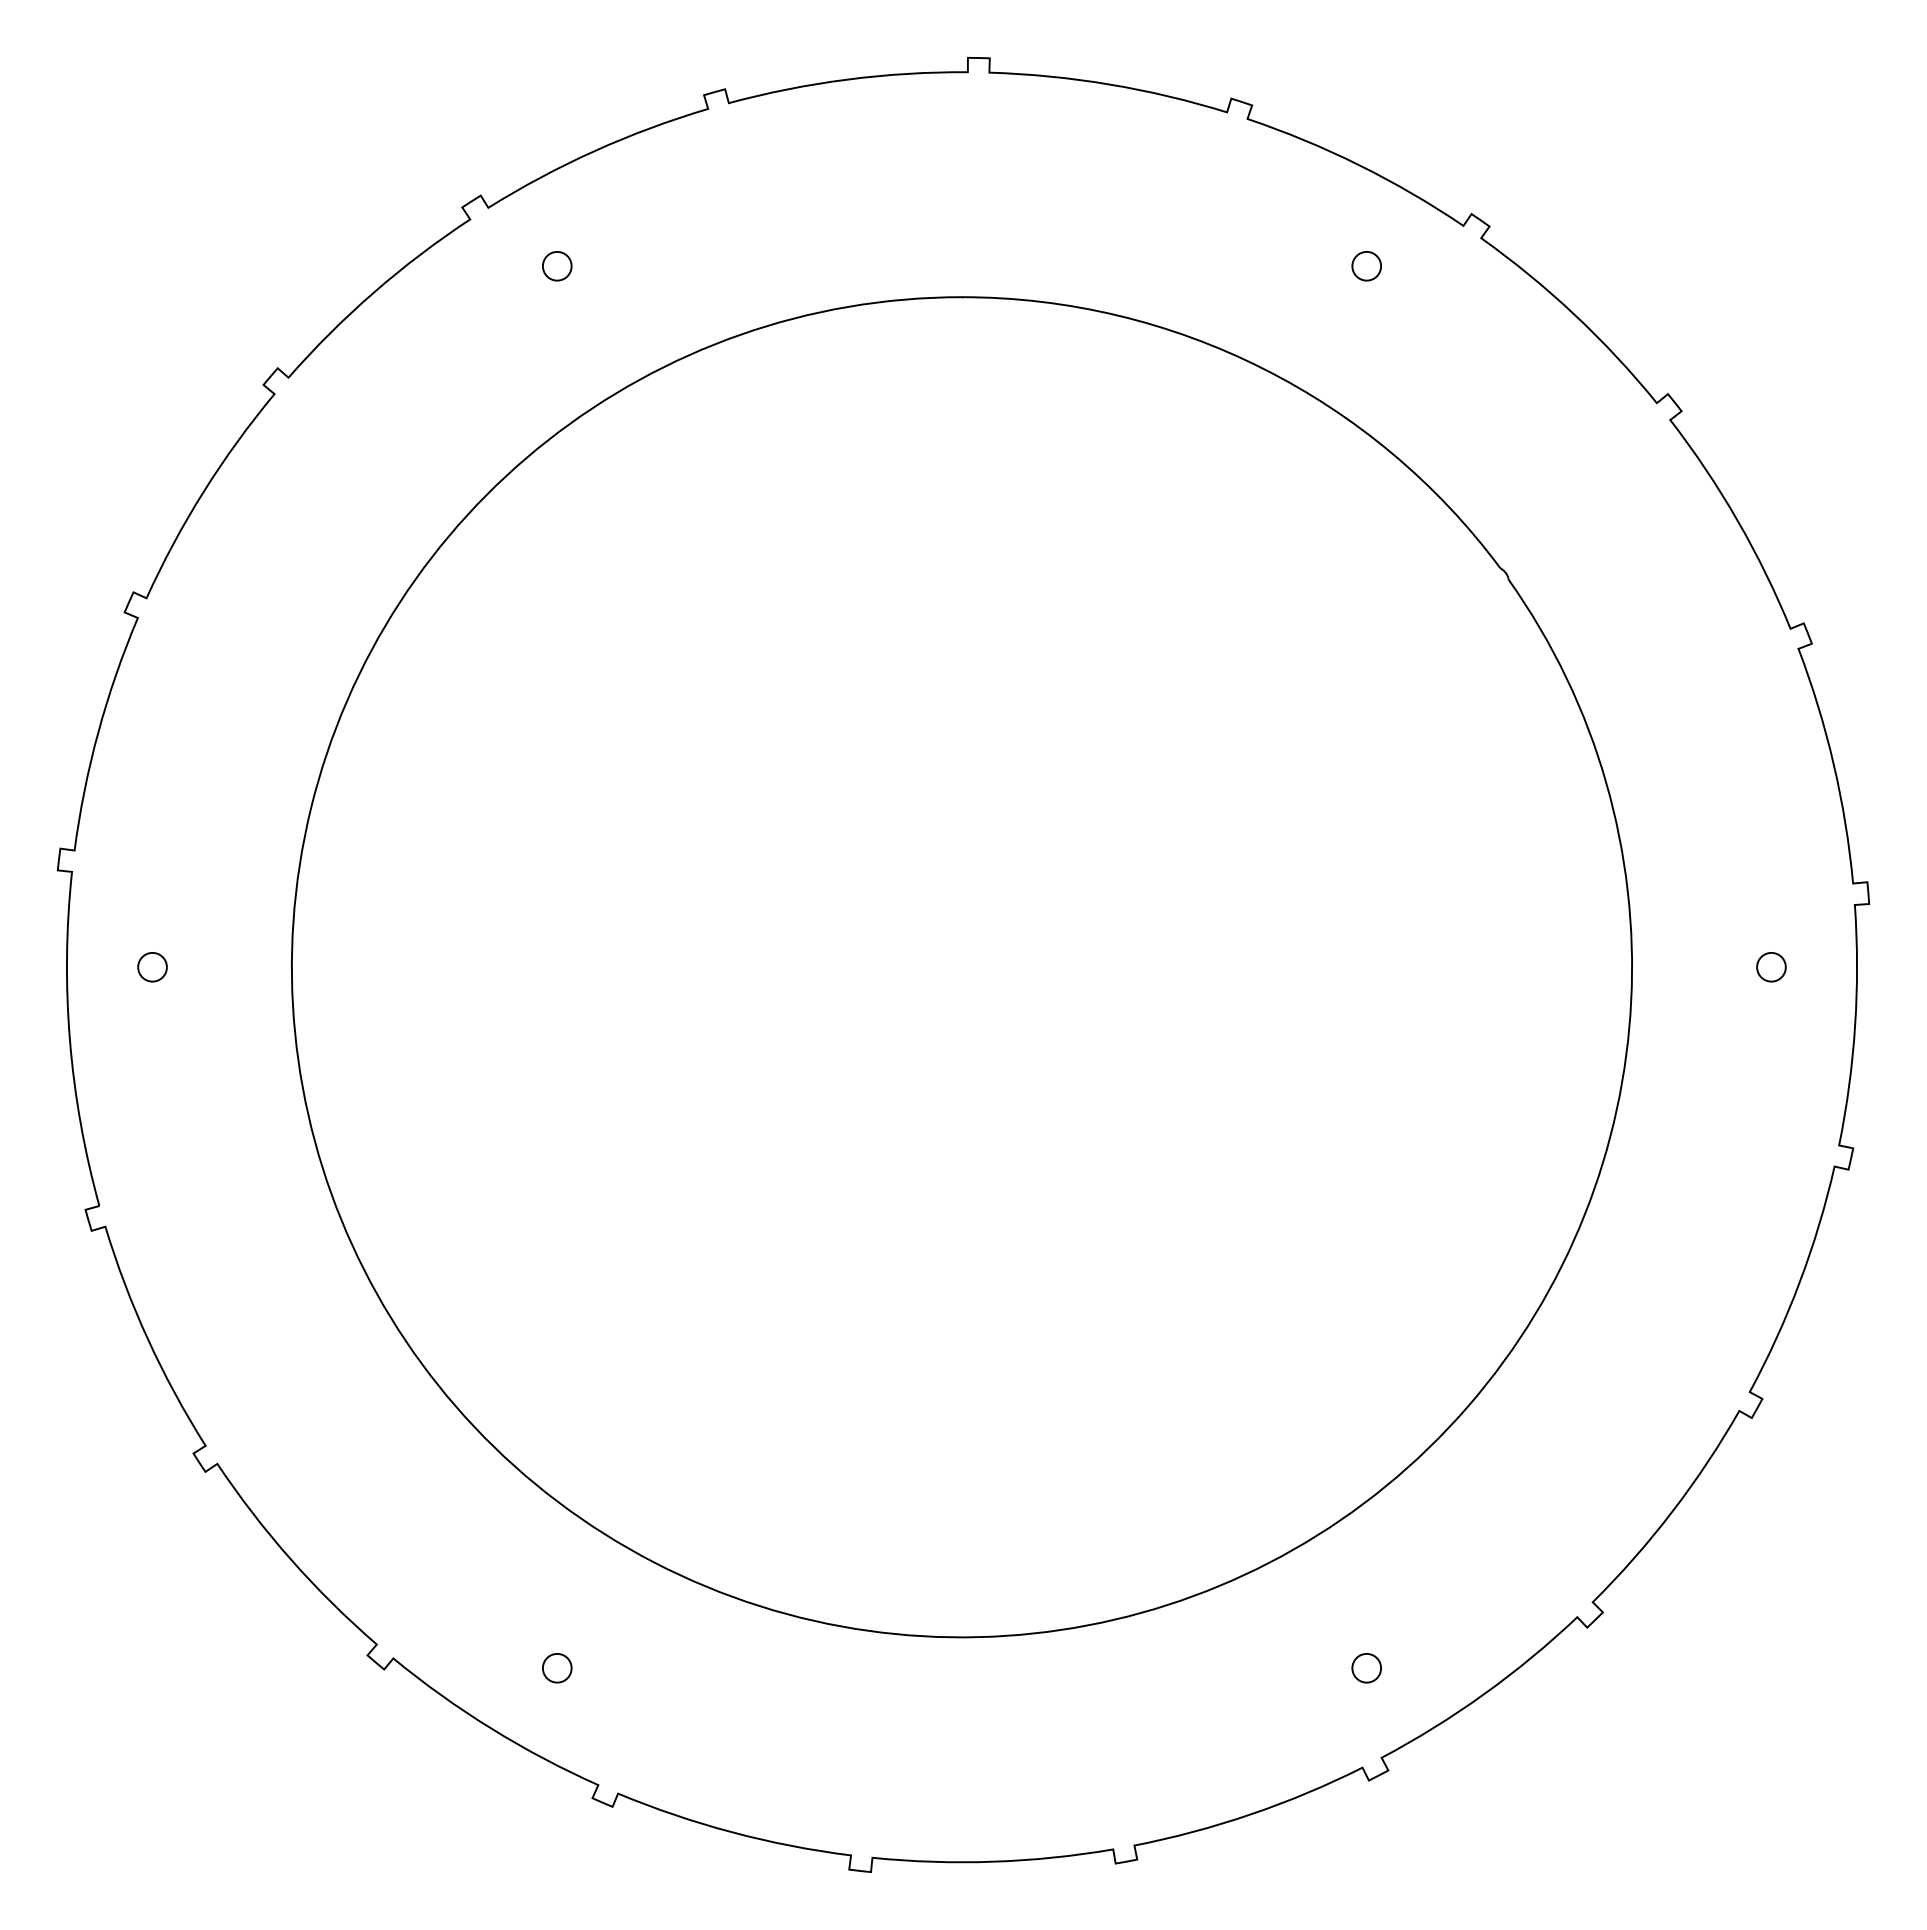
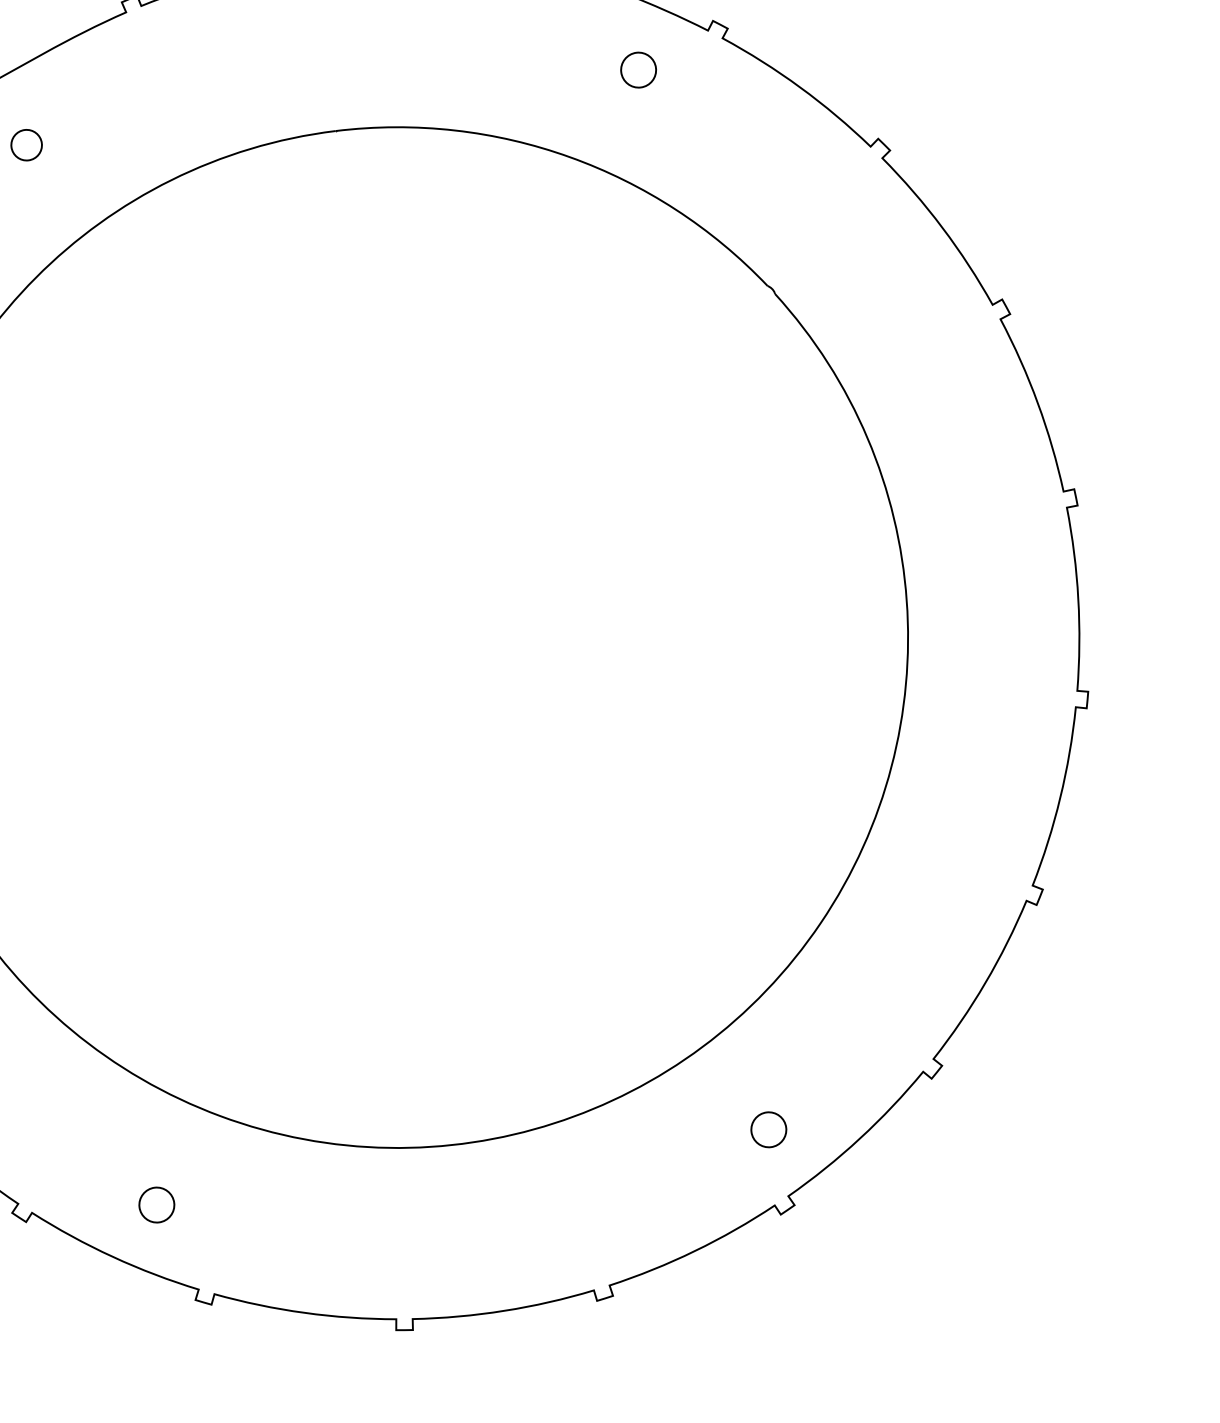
circle: (1366, 265) -> (638, 69), size x1.6
circle: (557, 266) -> (26, 145), size x1.4
circle: (1771, 967) -> (1009, 562), removed
circle: (556, 1667) -> (156, 1204), size x1.6
circle: (1366, 1668) -> (768, 1130), size x1.6

